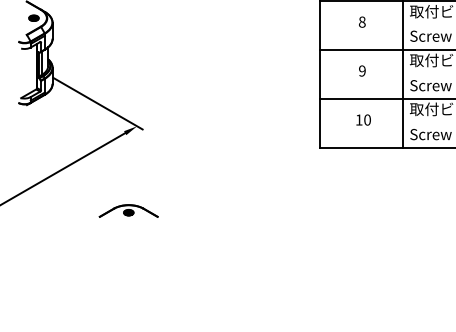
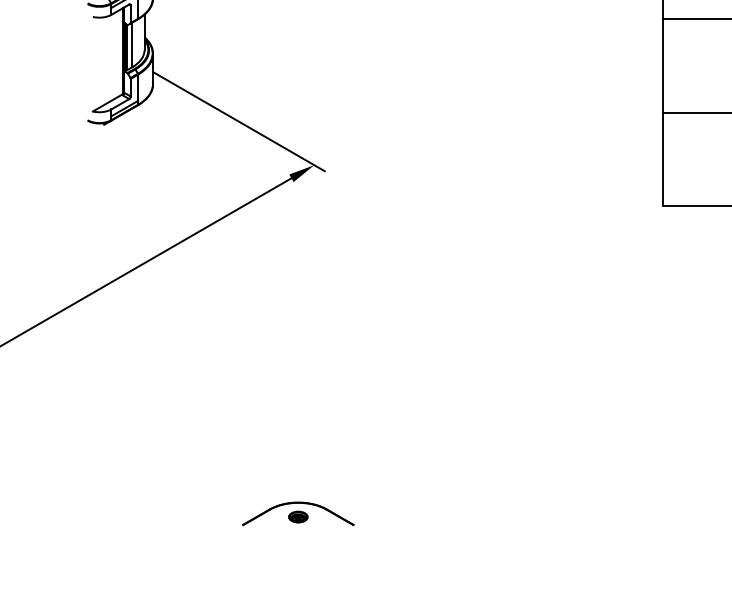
part: (128, 210) -> (297, 512), moved

